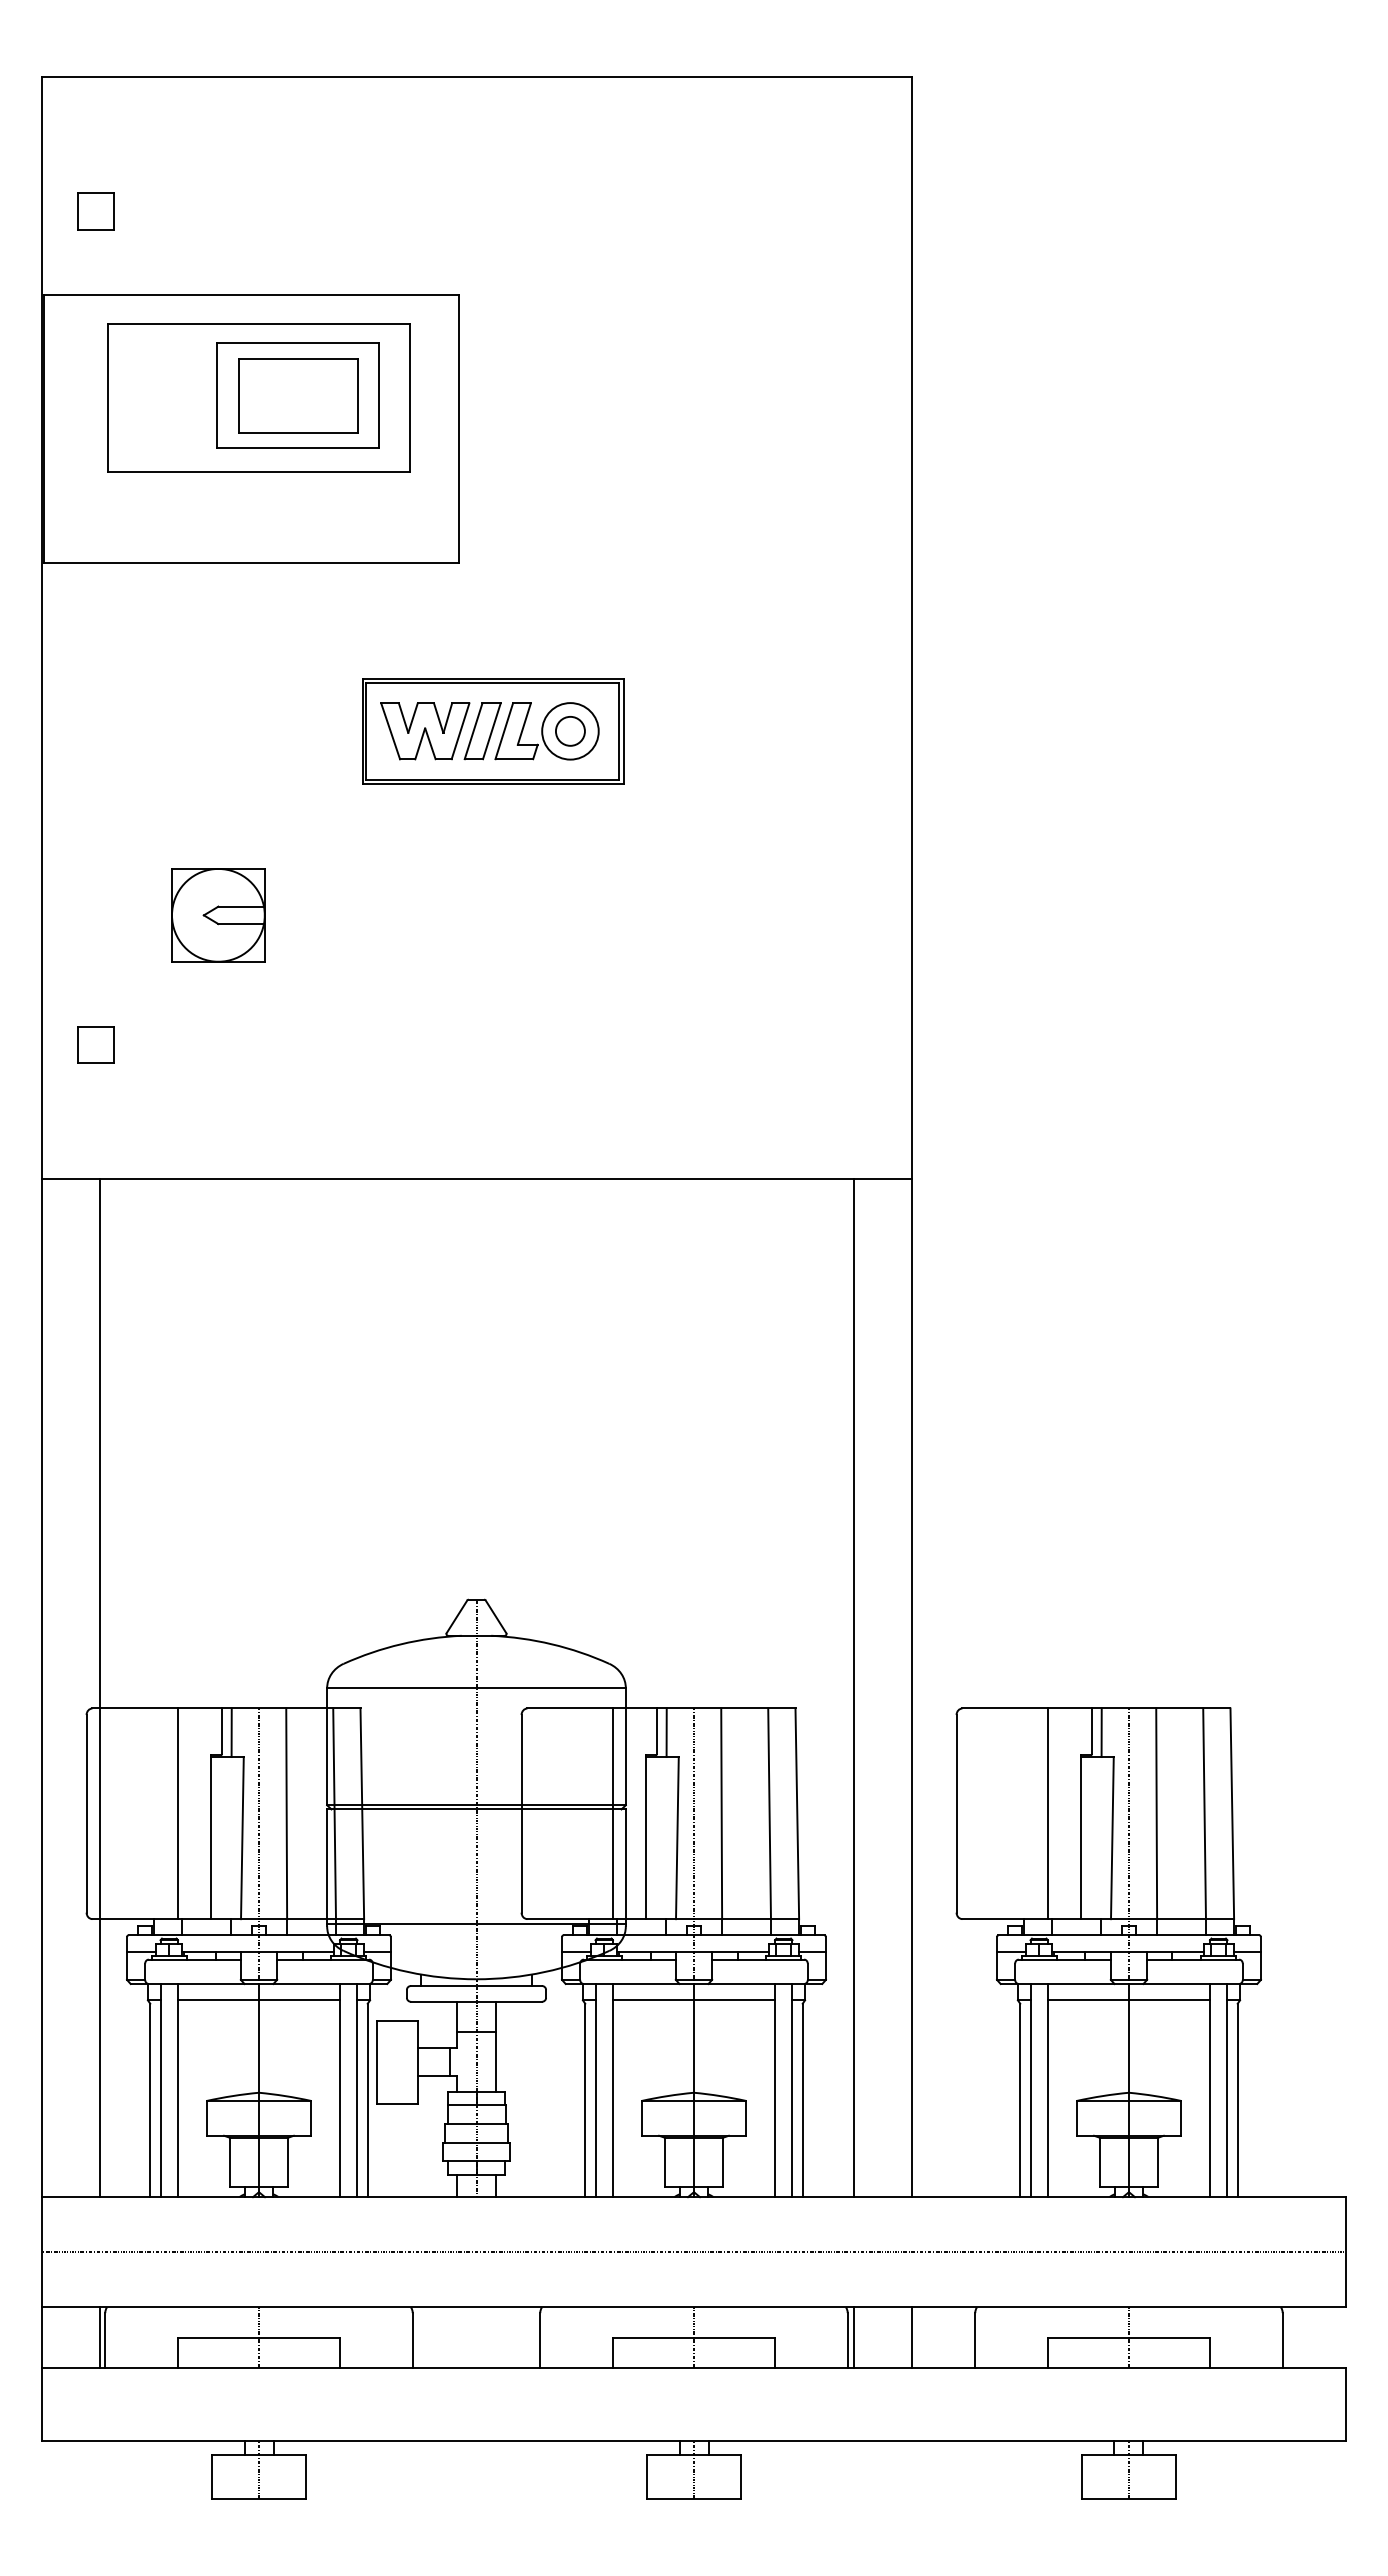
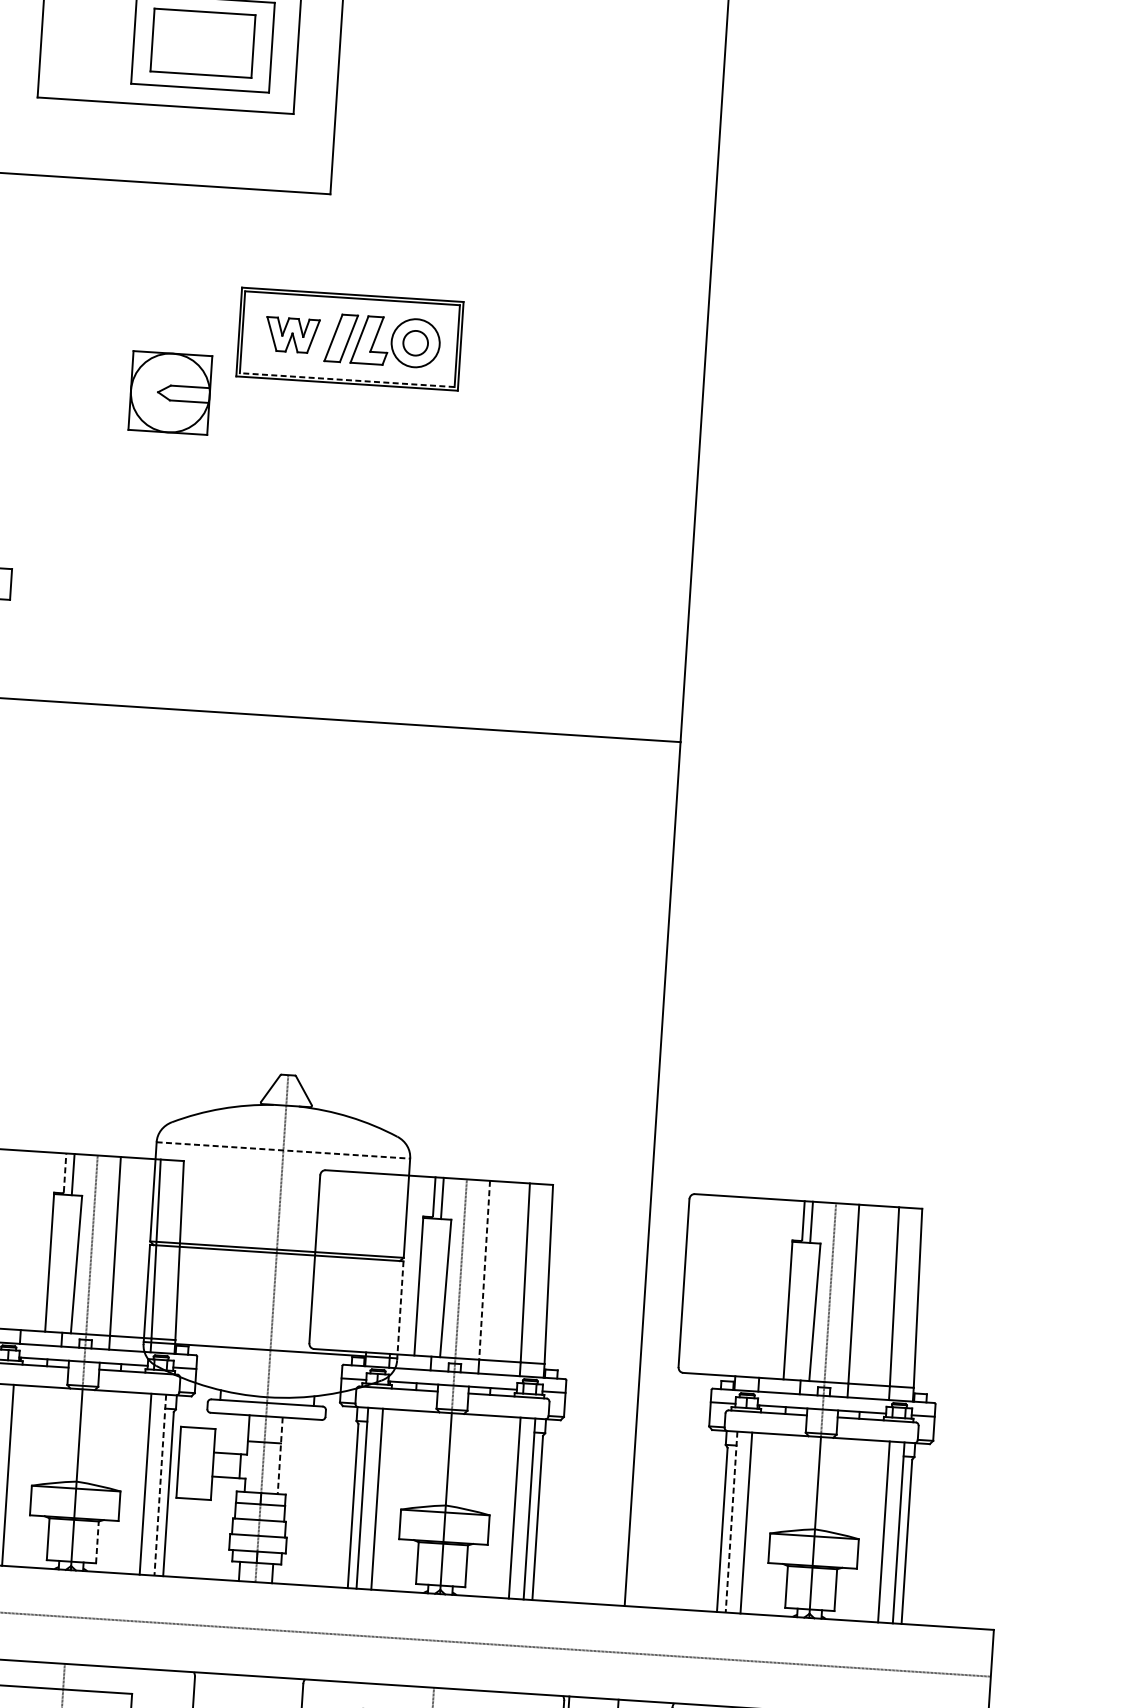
part: (425, 731) -> (292, 335), size x0.7
line: (492, 779) -> (346, 379), solid -> dashed
part: (218, 915) -> (170, 393), moved
line: (477, 1688) -> (284, 1150), solid -> dashed
line: (853, 1688) -> (603, 1171), removed
line: (222, 1731) -> (65, 1173), solid -> dashed
line: (177, 1813) -> (22, 1240), removed
line: (612, 1813) -> (391, 1264), removed
line: (1047, 1813) -> (761, 1287), removed
line: (721, 1814) -> (484, 1270), solid -> dashed
line: (625, 1867) -> (400, 1310), solid -> dashed
line: (258, 2000) -> (81, 1403), removed
line: (693, 2000) -> (450, 1427), removed
line: (1128, 2000) -> (819, 1451), removed
line: (495, 2047) -> (279, 1456), solid -> dashed
line: (357, 2090) -> (160, 1485), solid -> dashed
line: (1030, 2090) -> (731, 1522), solid -> dashed
line: (288, 2162) -> (97, 1542), solid -> dashed

